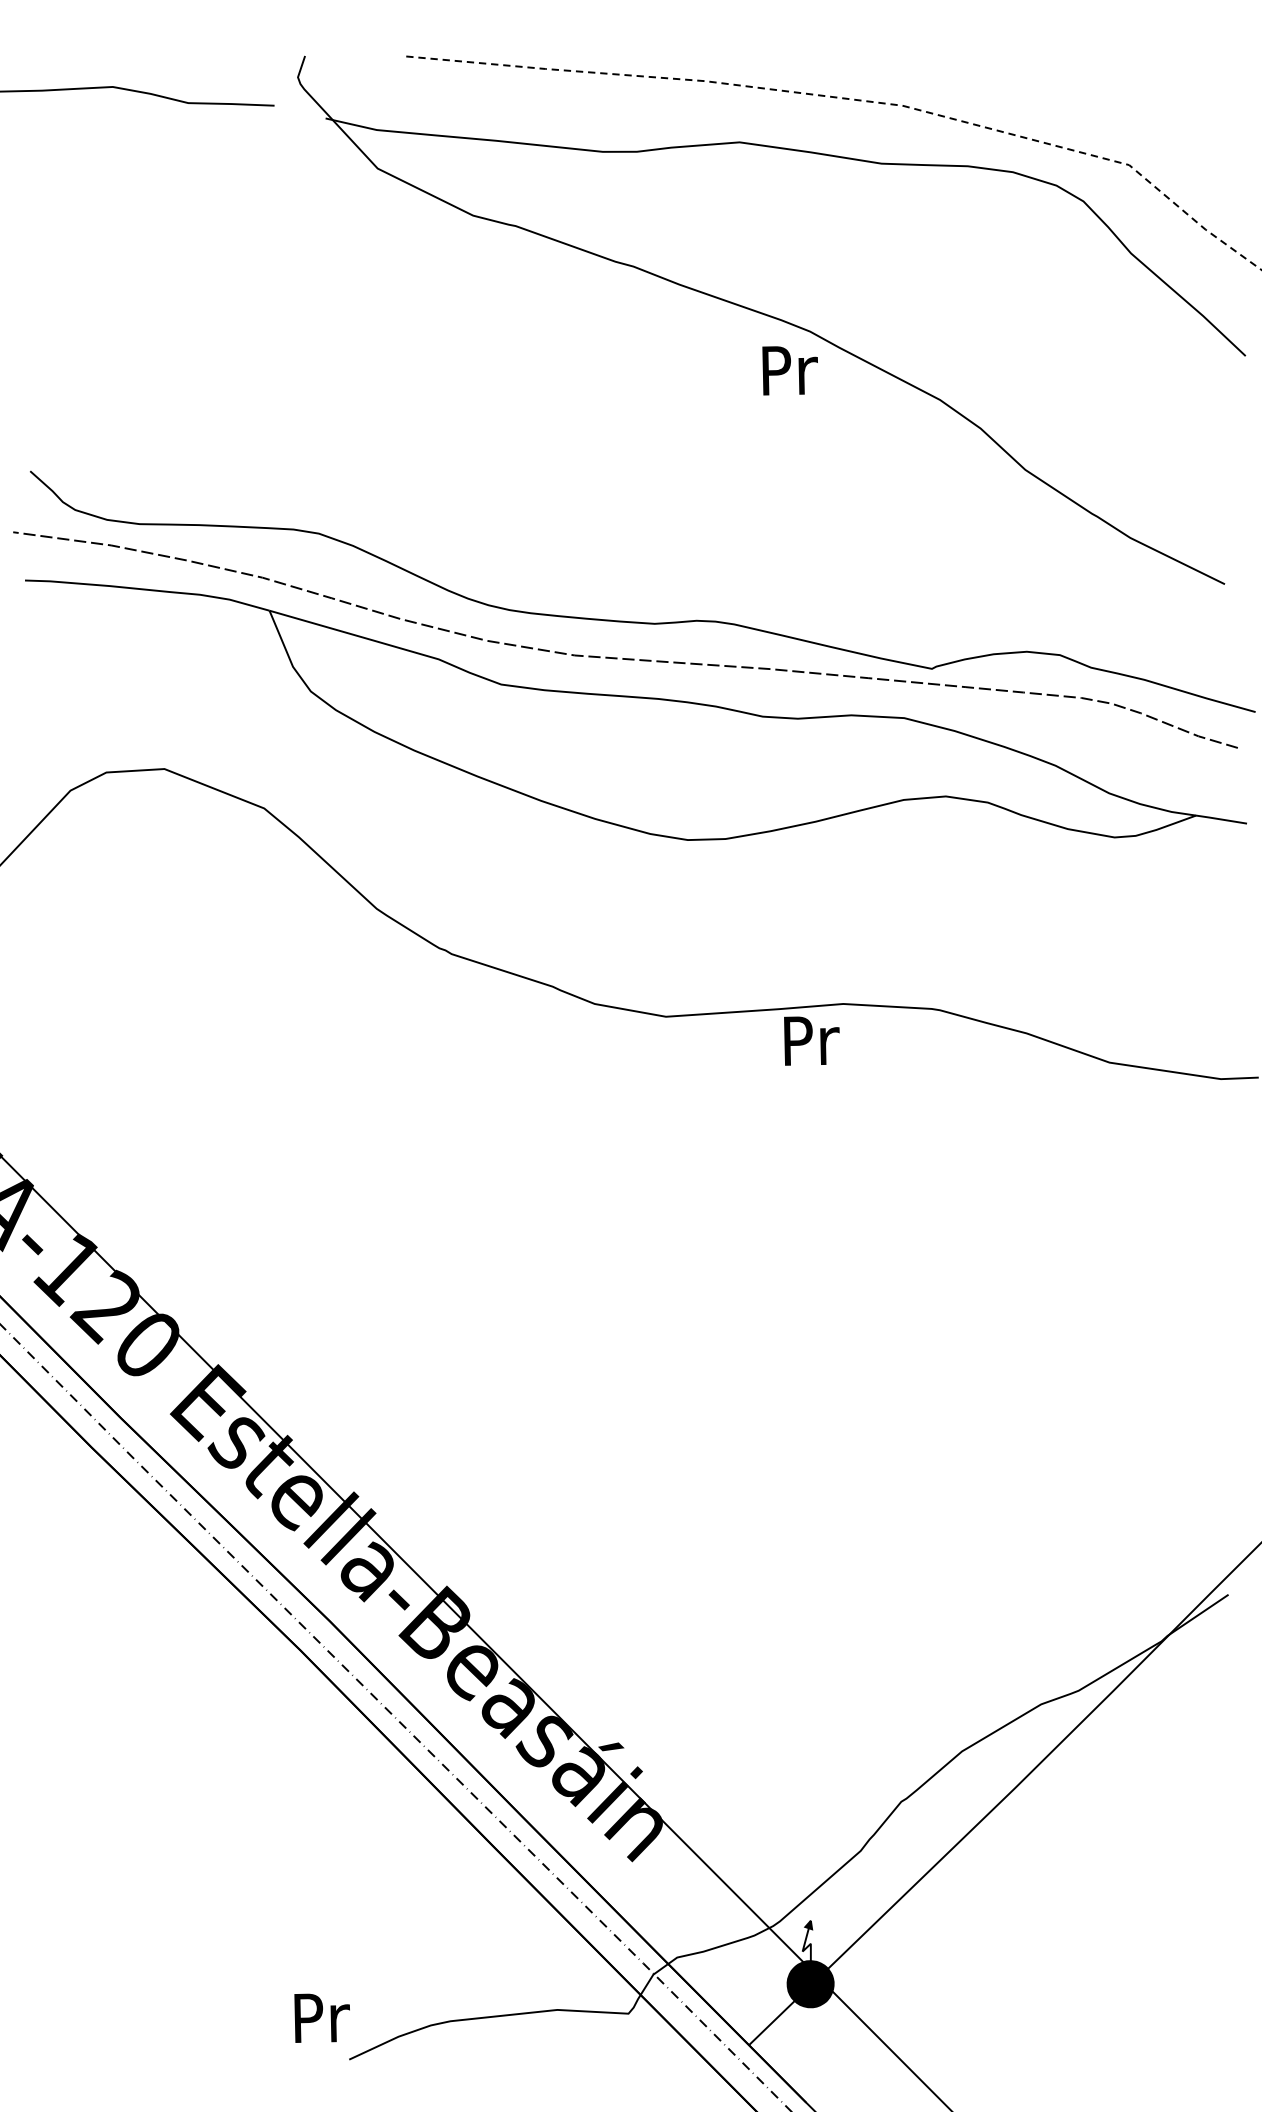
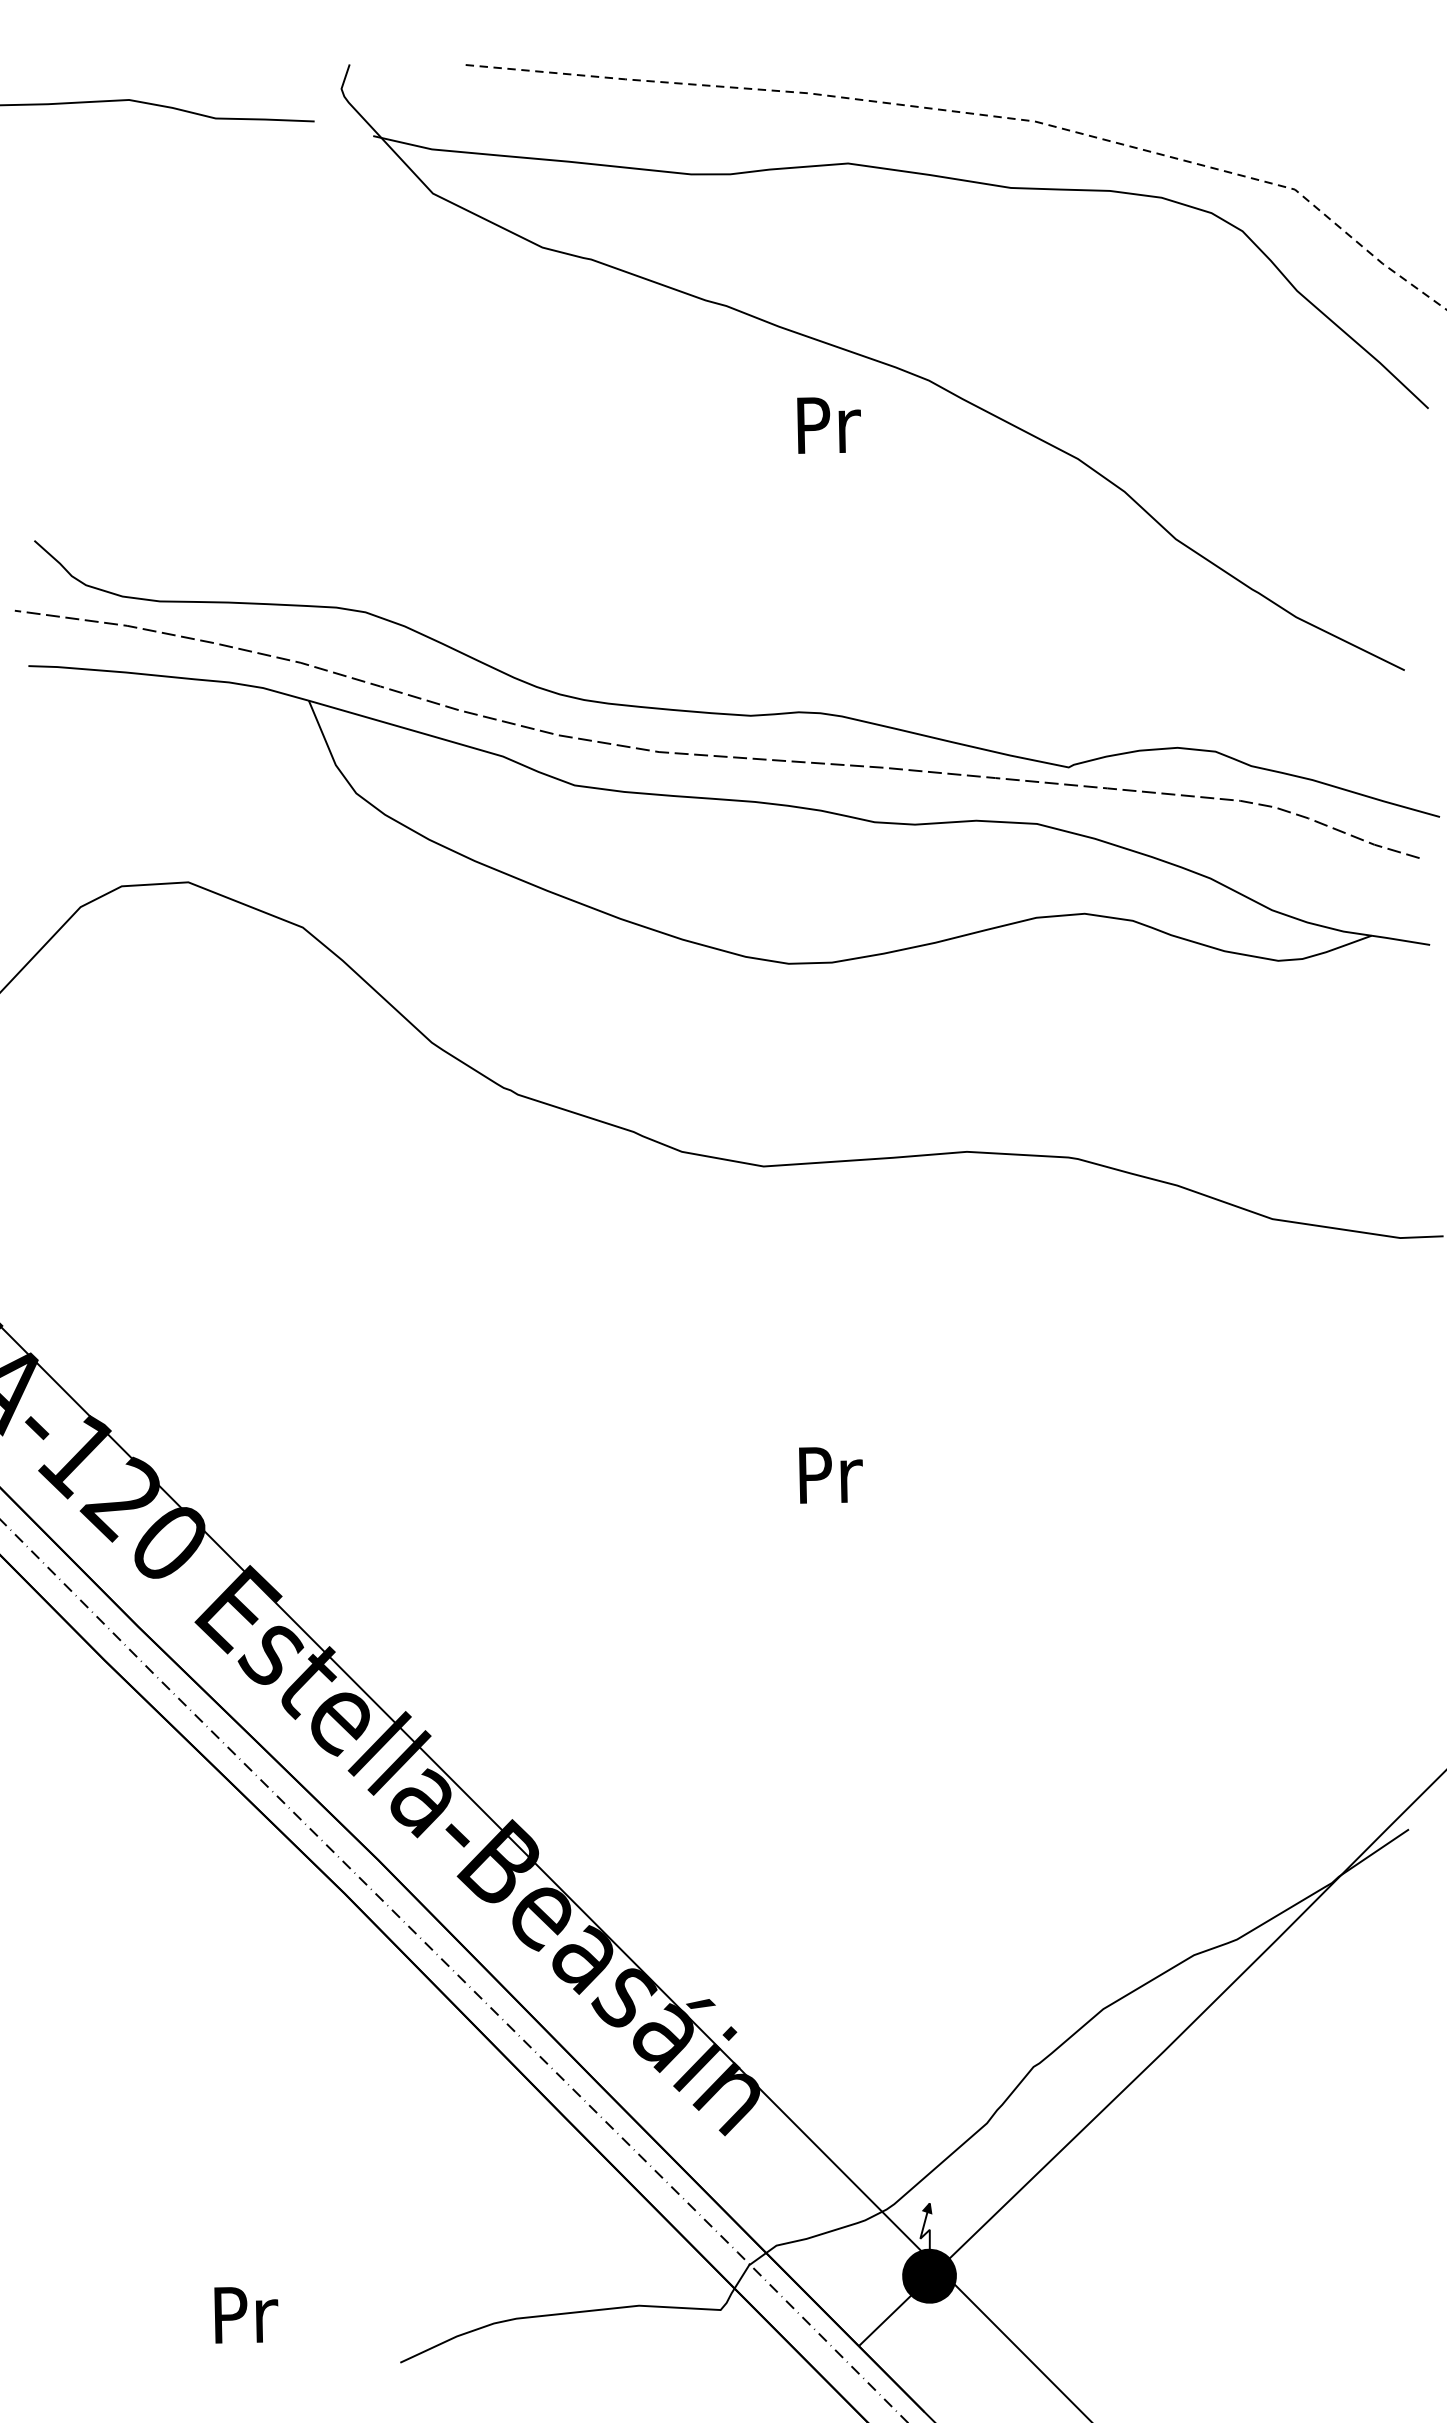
text: (789, 370) -> (828, 425), moved
text: (811, 1041) -> (830, 1475), moved
text: (322, 2018) -> (246, 2315), moved

